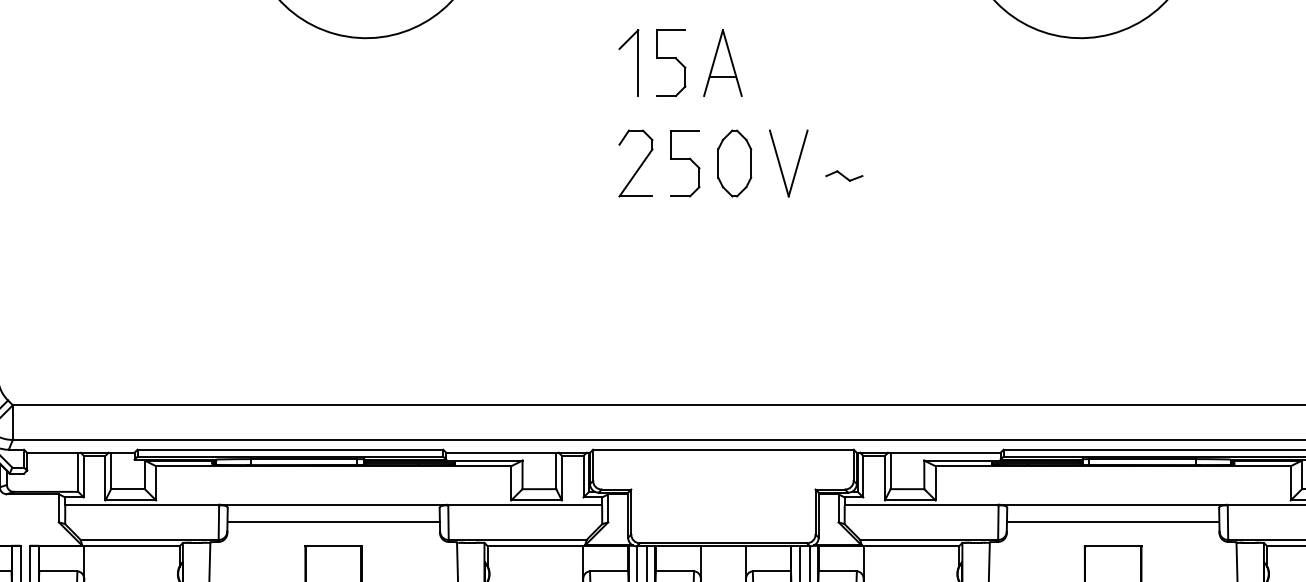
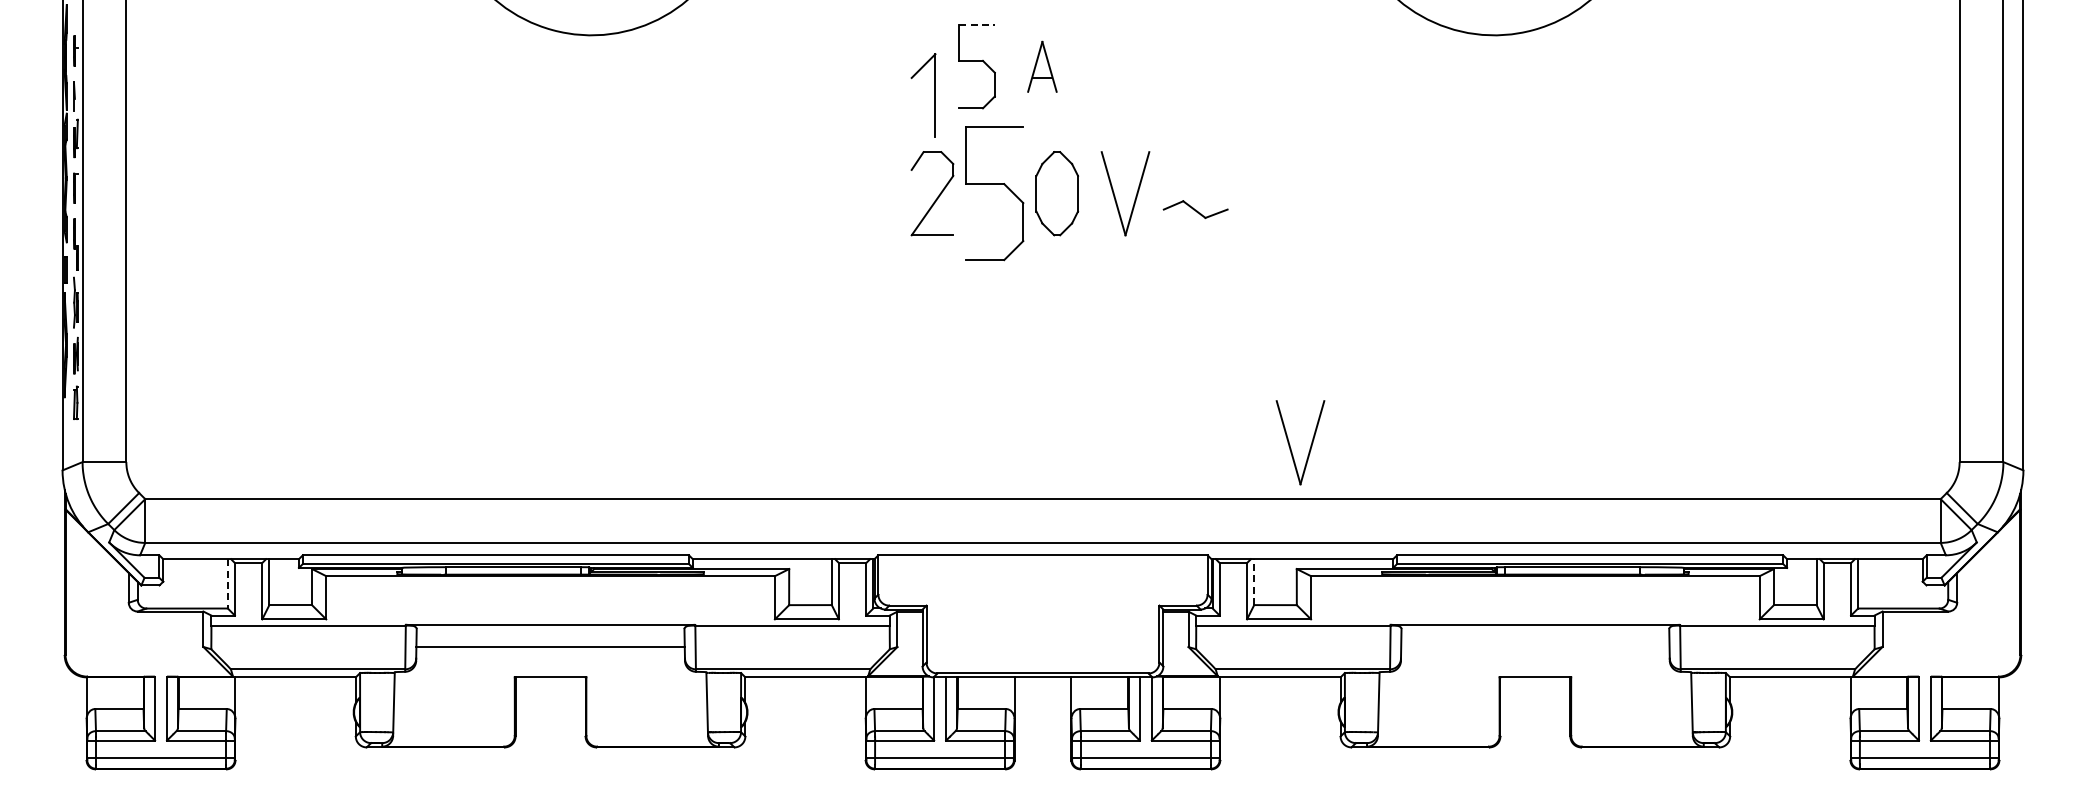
line: (671, 30) -> (977, 25), solid -> dashed
part: (637, 62) -> (934, 95), moved
part: (723, 62) -> (1042, 66), size x0.6
part: (685, 163) -> (994, 193), size x1.6
part: (844, 176) -> (1195, 209), size x1.4
part: (919, 362) -> (1290, 444), added
line: (890, 471) -> (1254, 582), solid -> dashed
line: (77, 472) -> (227, 583), solid -> dashed
line: (1113, 521) -> (1535, 646), removed

